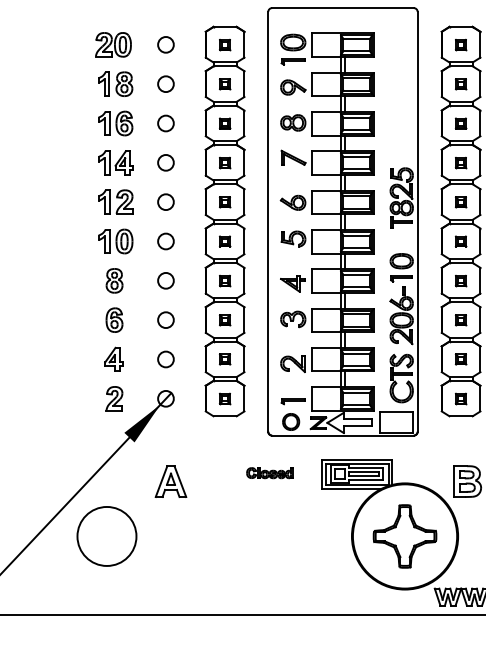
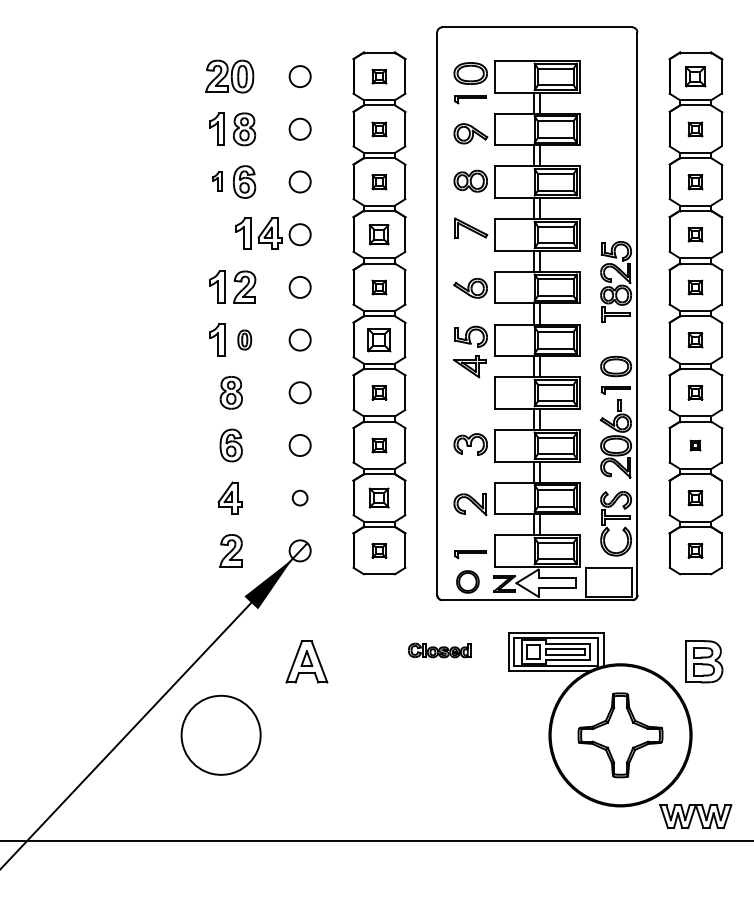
part: (460, 44) -> (695, 76), size x1.4
part: (104, 123) -> (217, 181), size x0.6
part: (115, 162) -> (258, 233), moved
part: (225, 162) -> (379, 234), size x1.4
part: (124, 241) -> (244, 339), size x0.6
part: (225, 241) -> (379, 340), size x1.6
part: (292, 283) -> (469, 366), moved
part: (460, 320) -> (695, 445), size x0.7
circle: (165, 358) -> (299, 497), size x0.7
part: (225, 359) -> (379, 498), size x1.4

